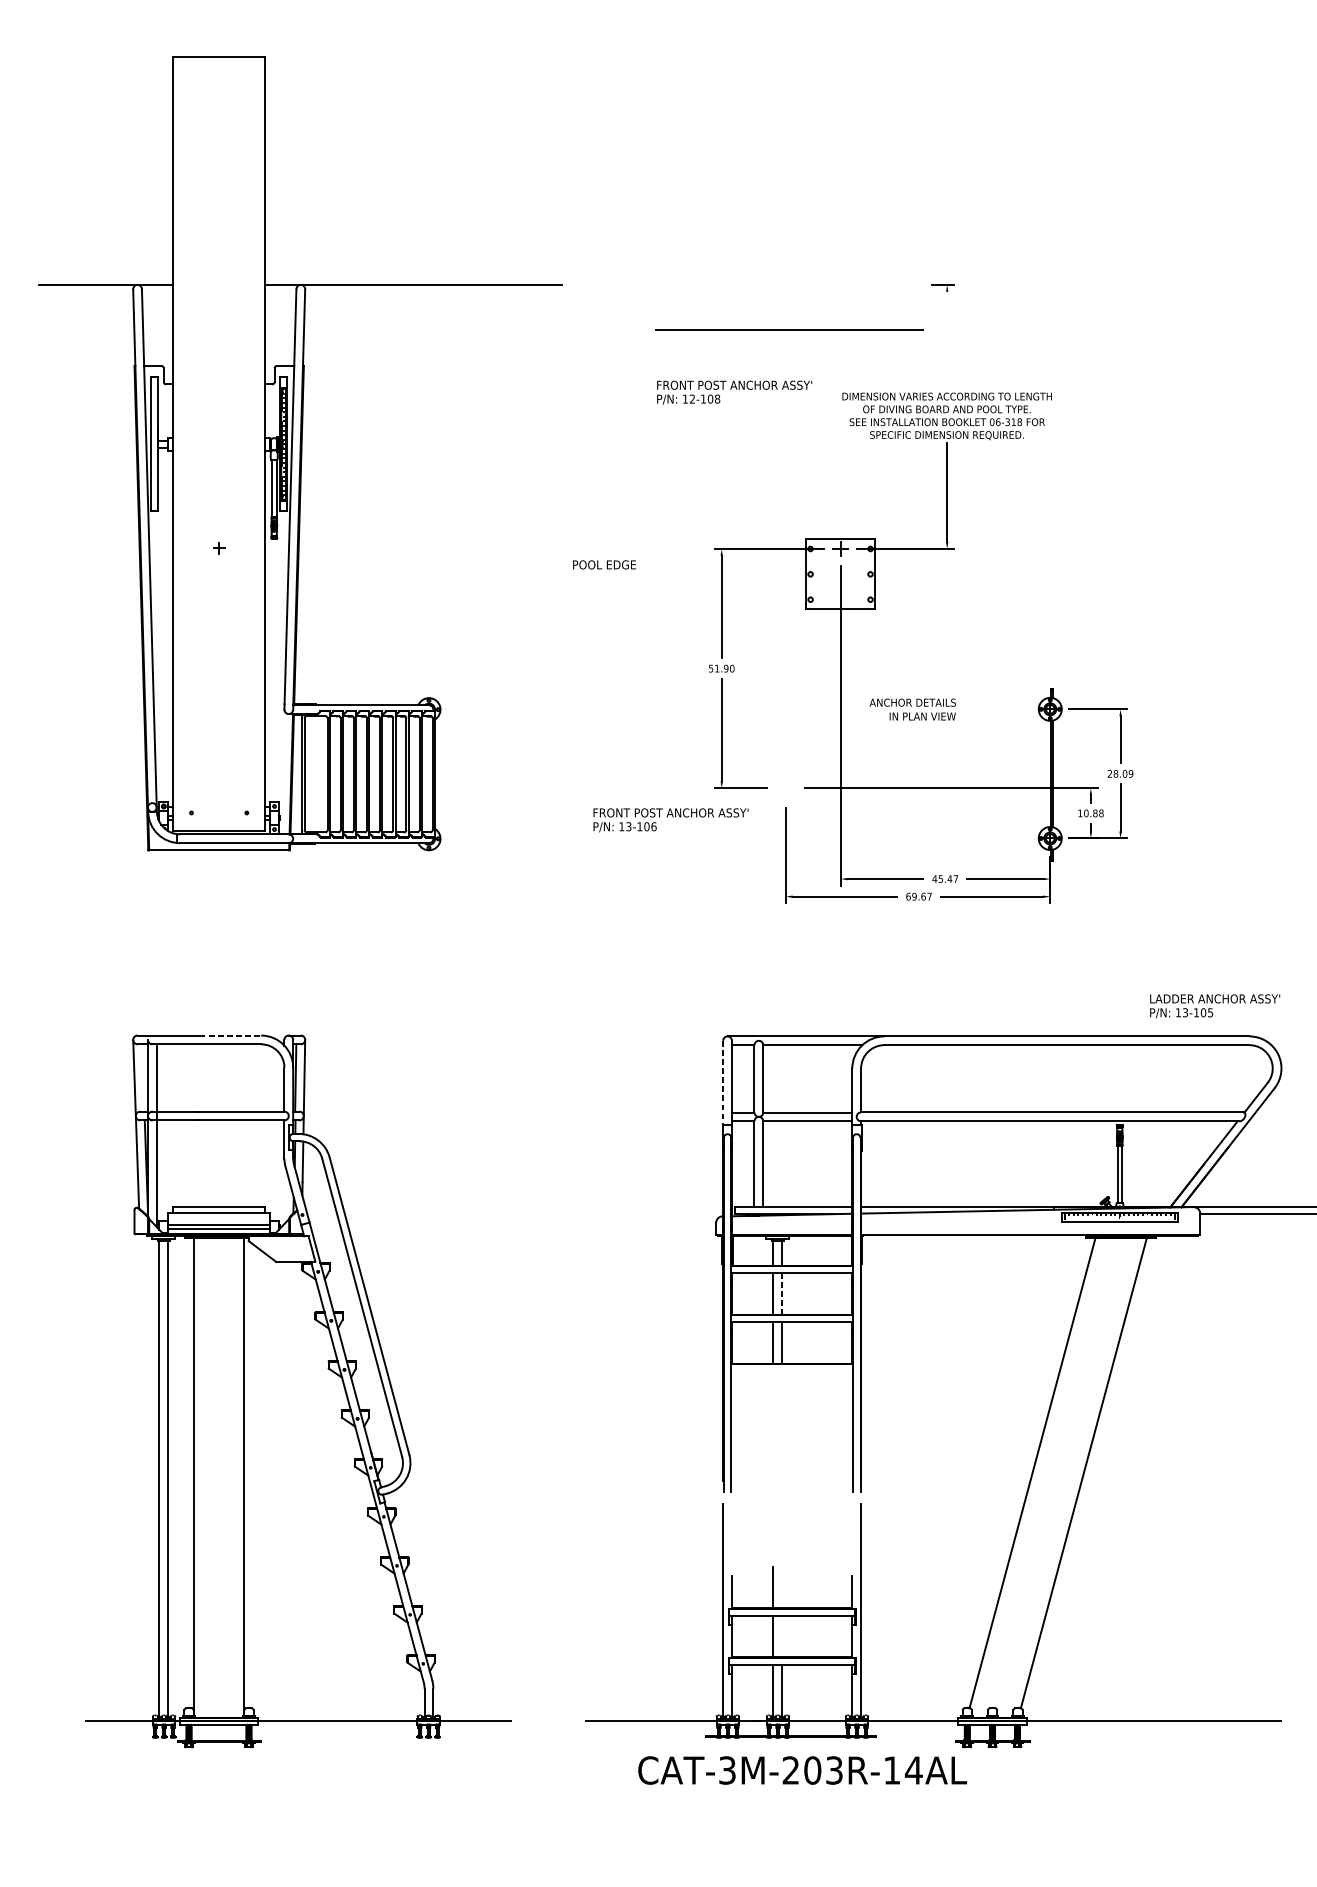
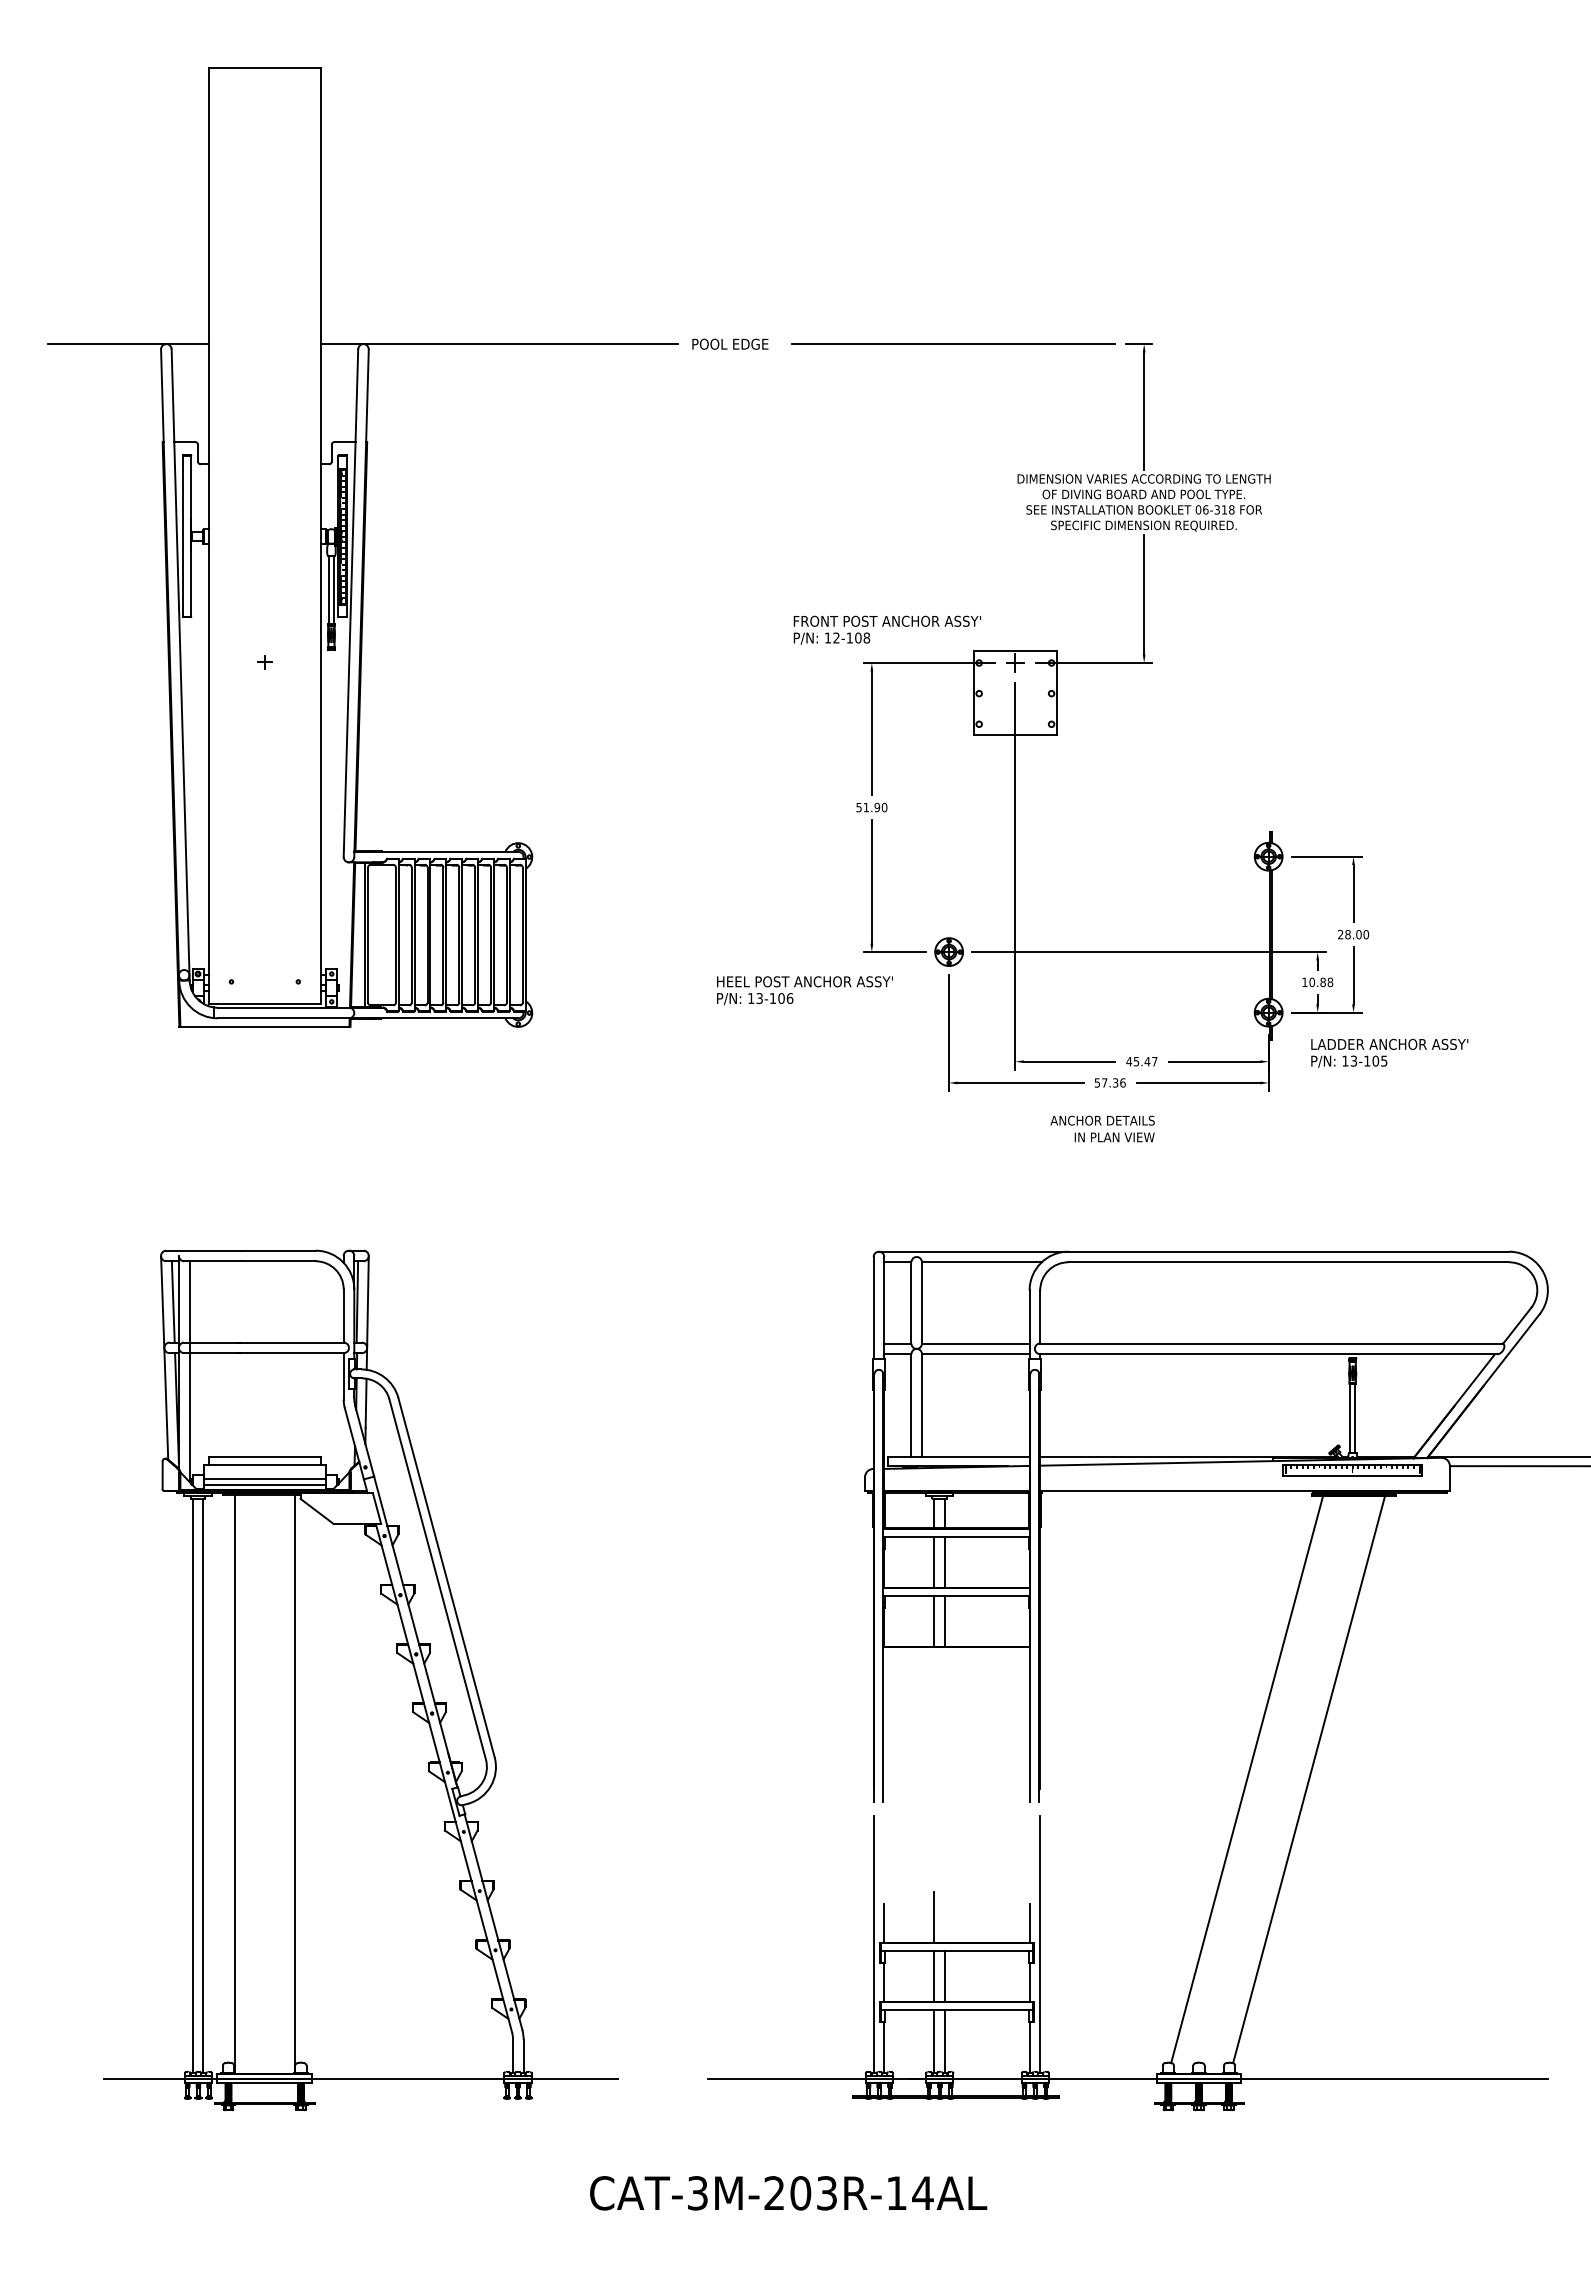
line: (789, 329) -> (953, 343), moved
line: (947, 339) -> (1144, 410), added
text: (733, 392) -> (886, 629), moved
text: (604, 564) -> (730, 343), moved
text: (912, 709) -> (1102, 1128), moved
text: (1130, 773) -> (1365, 934), 28.09 -> 28.00
part: (785, 787) -> (948, 951), added
text: (671, 812) -> (811, 981), FRONT POST ANCHOR ASSY' -> HEEL POST ANCHOR ASSY'
text: (918, 896) -> (1109, 1082), 69.67 -> 57.36
text: (1214, 1005) -> (1389, 1052), moved
line: (230, 1035) -> (278, 1250), dashed -> solid
line: (142, 1077) -> (172, 1301), added
line: (723, 1083) -> (873, 1308), dashed -> solid
line: (781, 1293) -> (944, 1562), dashed -> solid
line: (781, 1636) -> (944, 1976), added
text: (802, 1770) -> (788, 2193), moved

